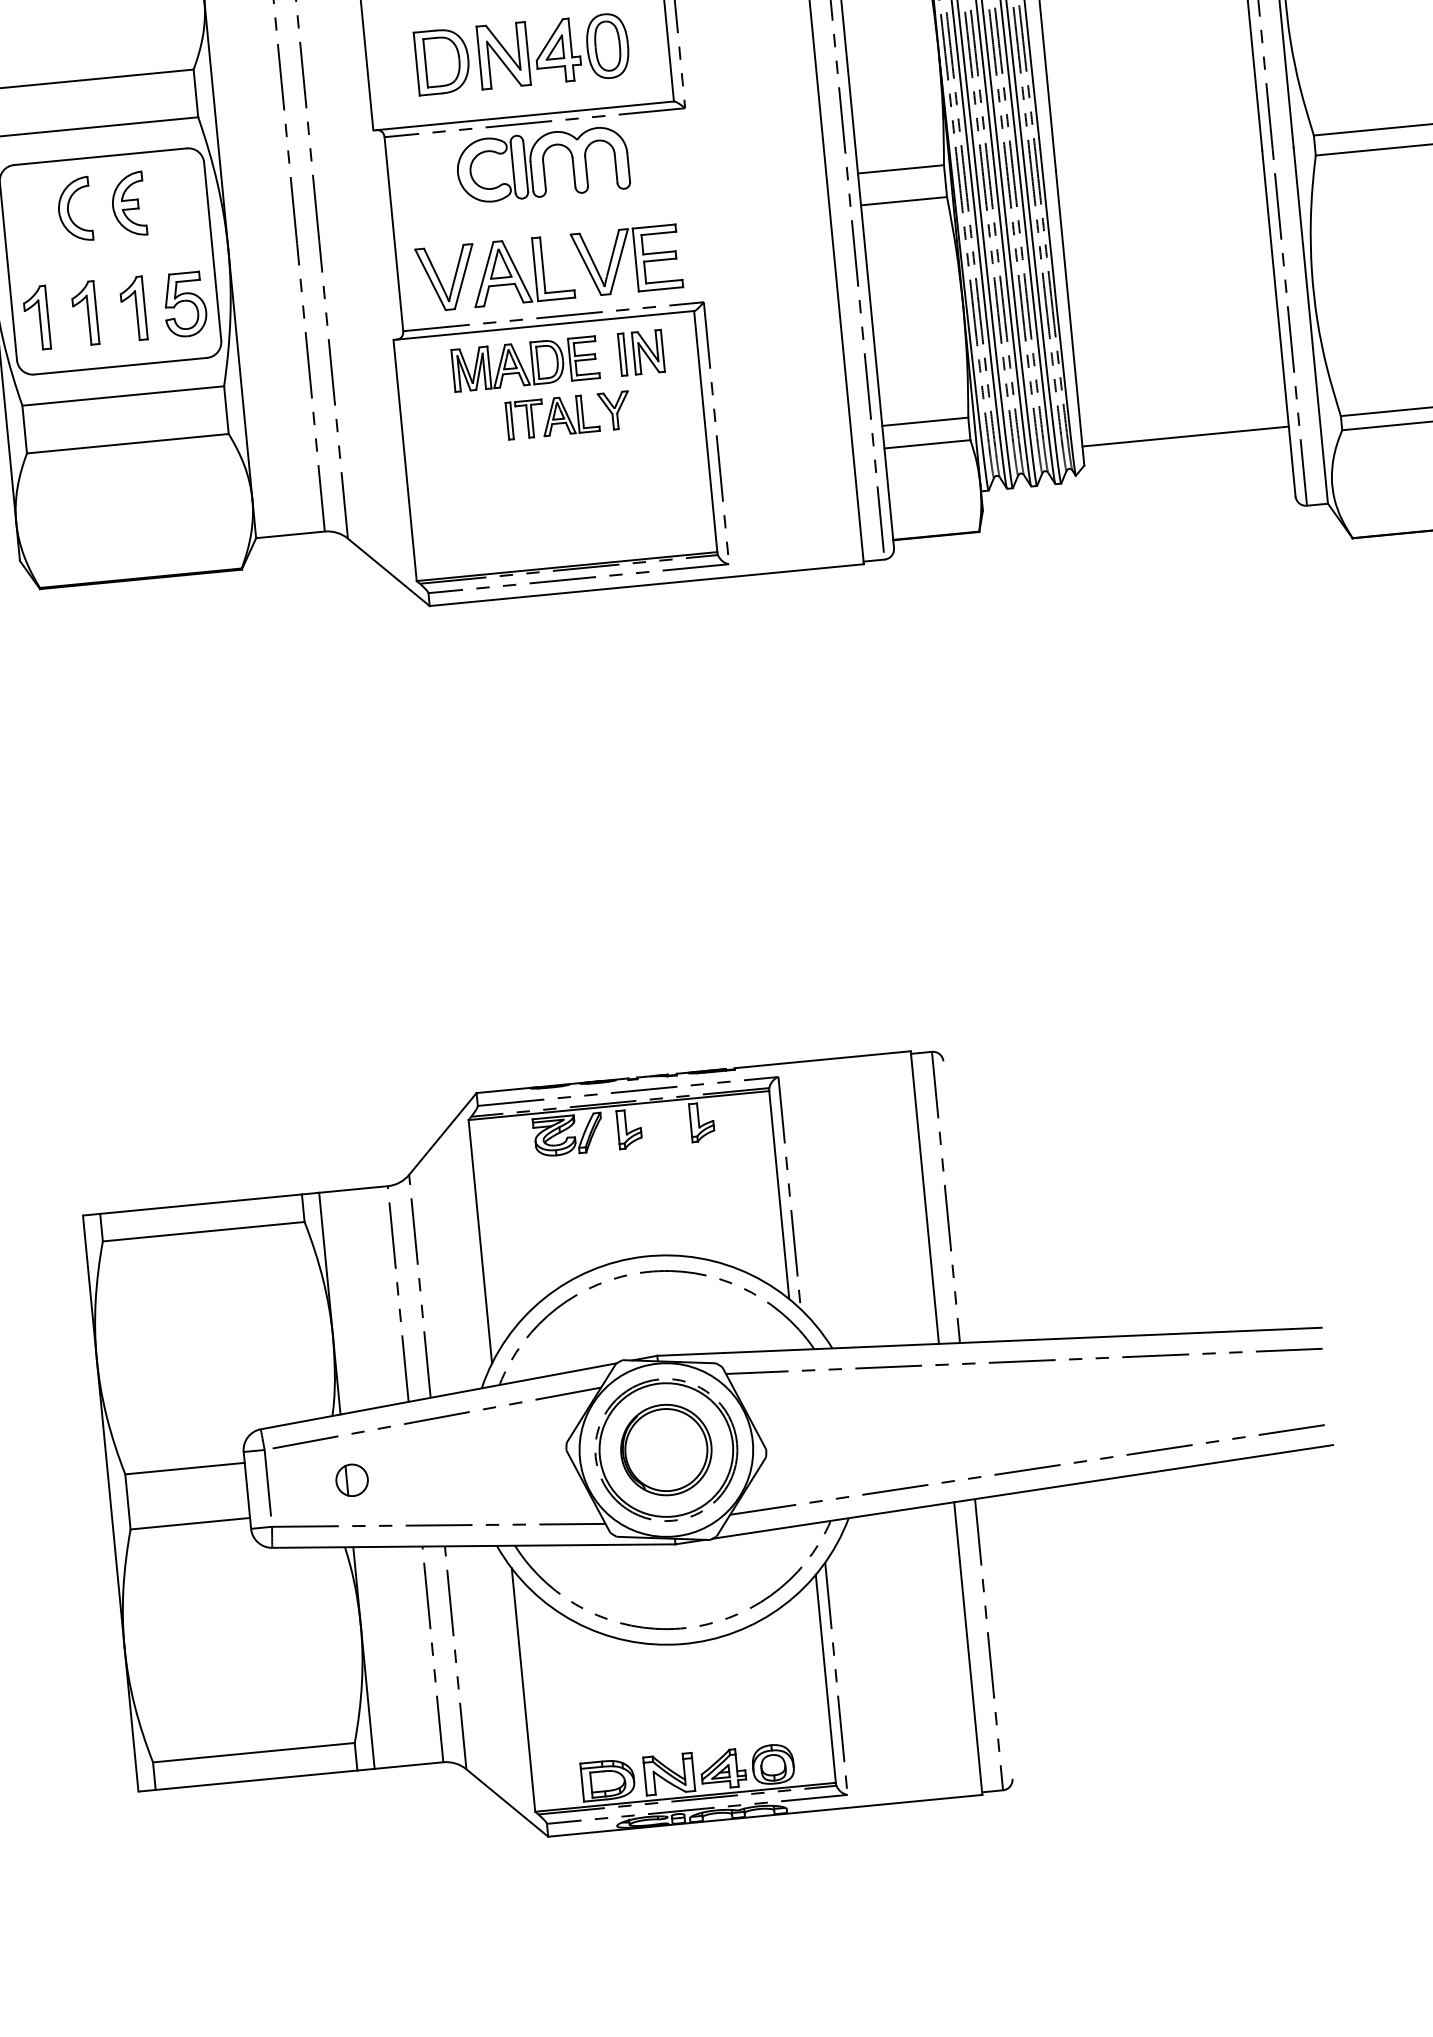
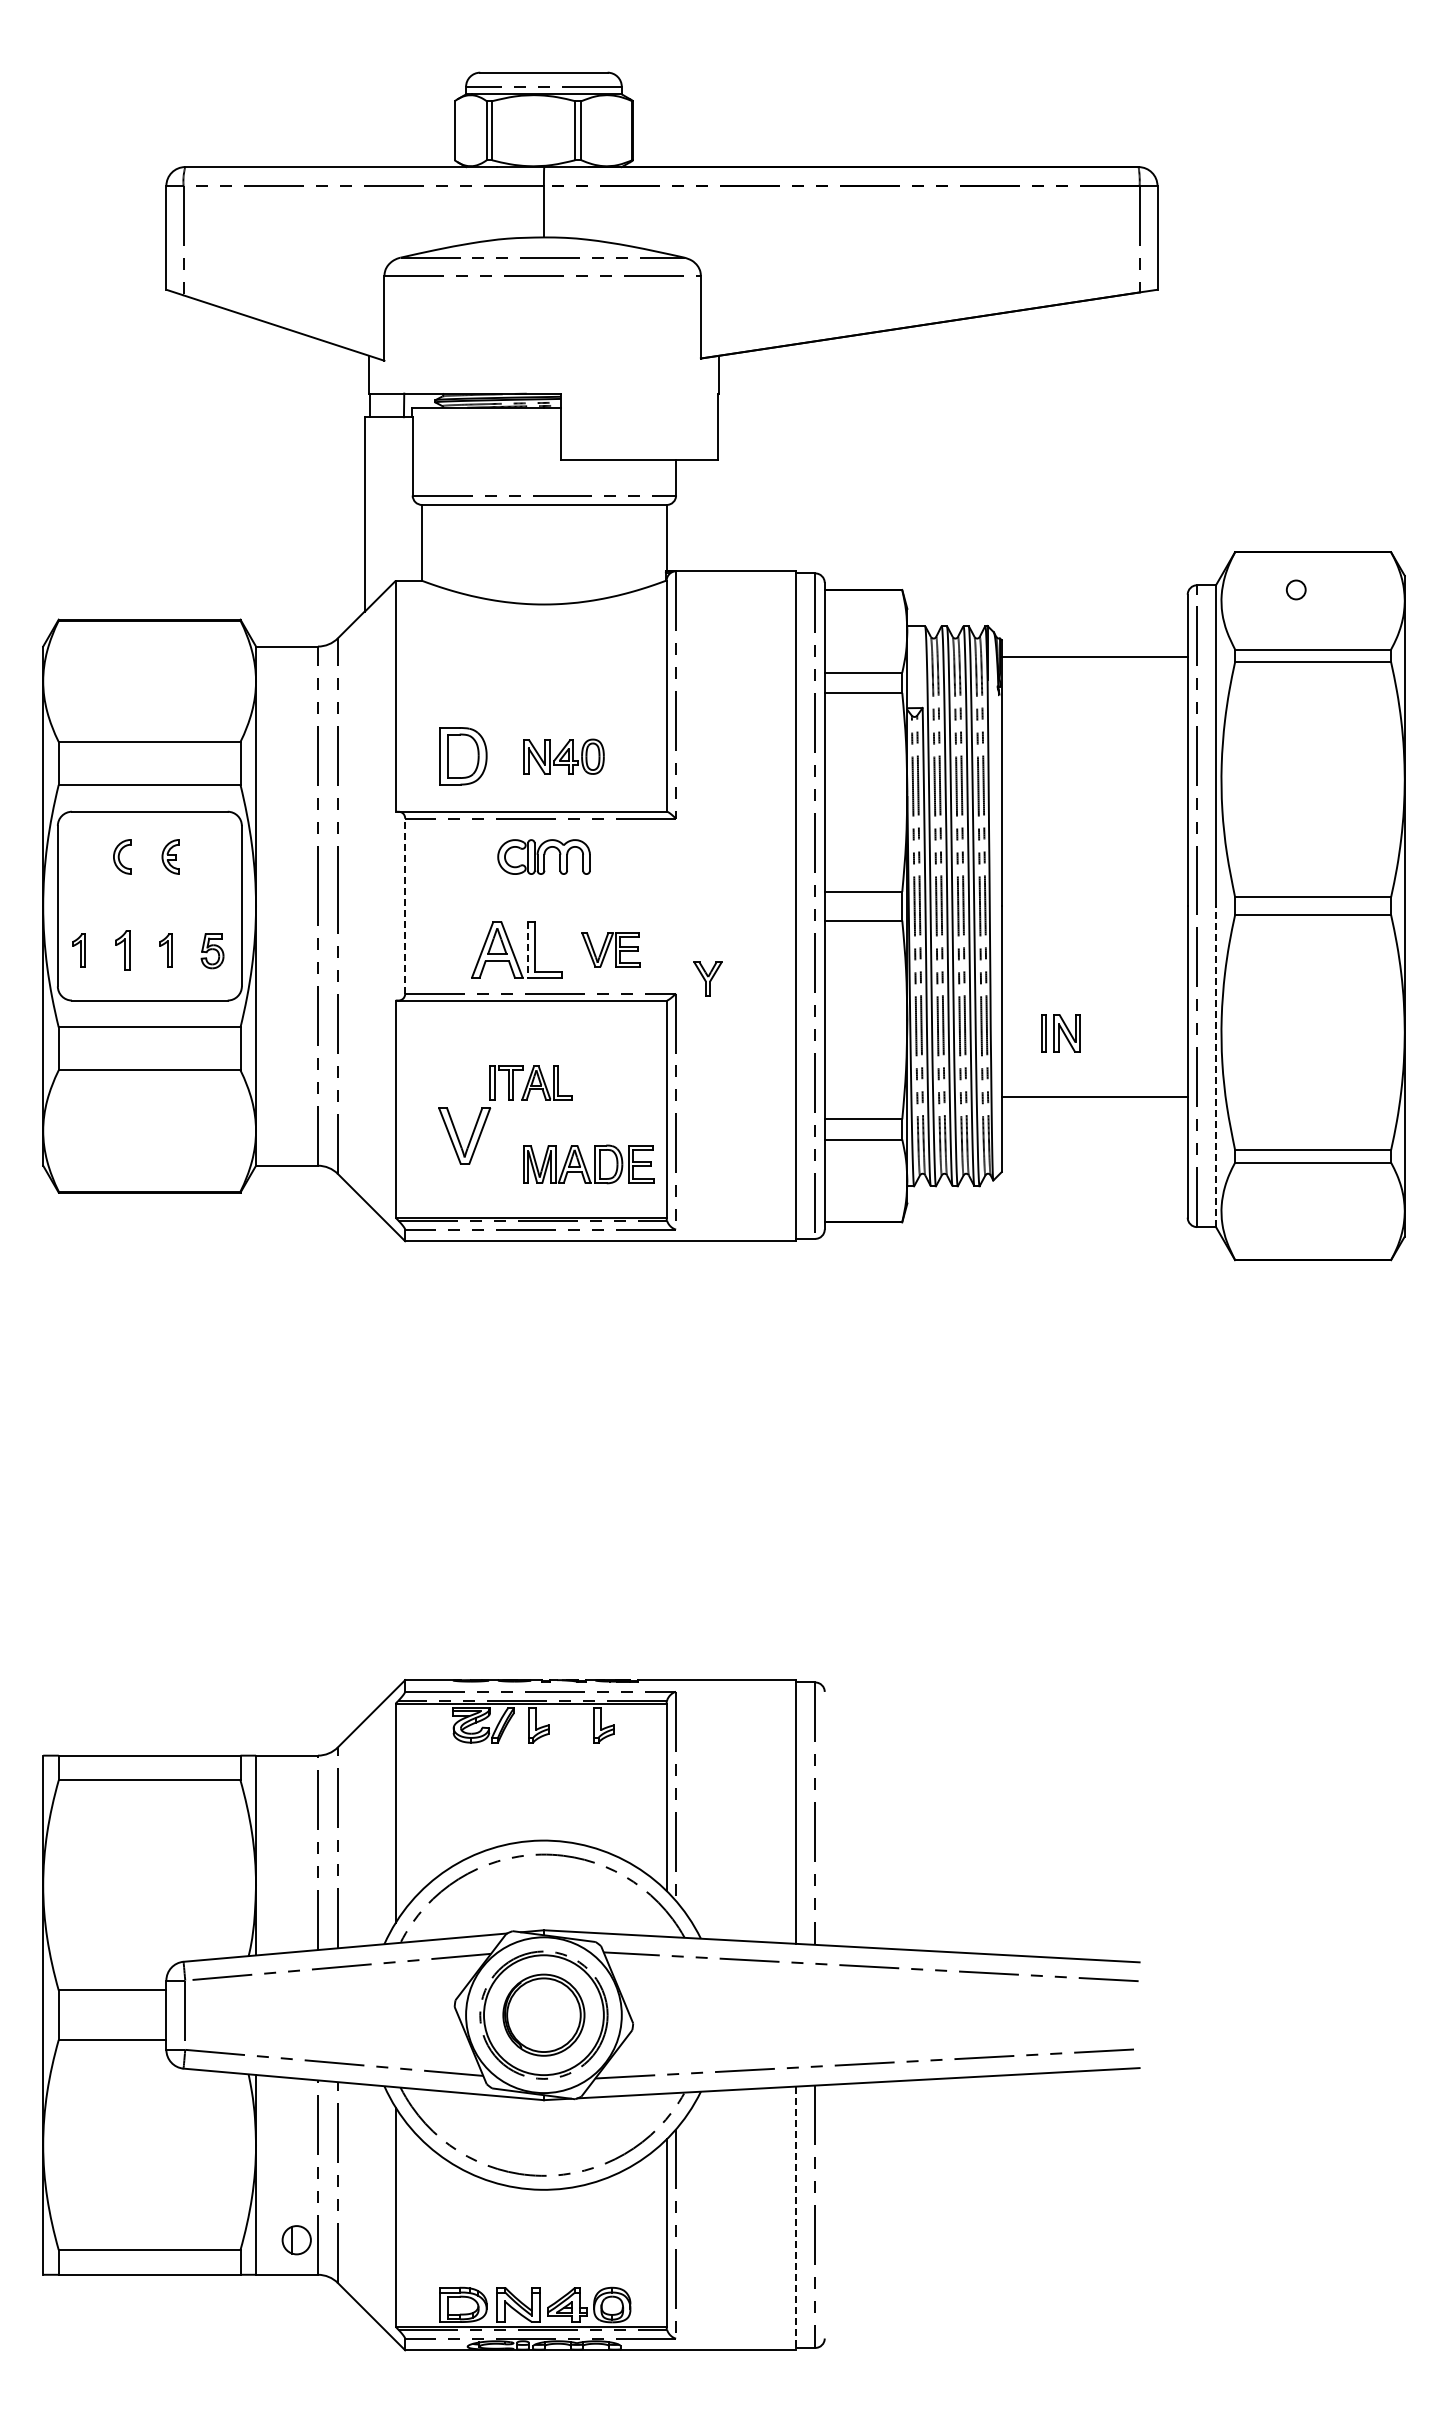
part: (553, 51) -> (563, 756), size x0.6
part: (542, 164) -> (543, 856), size x0.6
part: (128, 204) -> (170, 856), size x0.6
part: (74, 209) -> (122, 856), size x0.6
line: (394, 233) -> (405, 905), solid -> dashed
part: (626, 260) -> (610, 949), size x0.6
line: (535, 270) -> (528, 950), solid -> dashed
part: (446, 277) -> (464, 1135), moved
part: (184, 305) -> (212, 951), size x0.6
part: (132, 309) -> (165, 950), size x0.6
part: (84, 313) -> (122, 950), size x0.7
part: (36, 318) -> (78, 950), size x0.6
line: (1311, 325) -> (1216, 1066), solid -> dashed
part: (640, 353) -> (1060, 1033), moved
part: (525, 364) -> (588, 1164), moved
part: (613, 410) -> (707, 978), moved
line: (1185, 436) -> (1094, 1096), moved
part: (351, 1480) -> (296, 2240), moved
line: (968, 1648) -> (796, 2218), solid -> dashed

